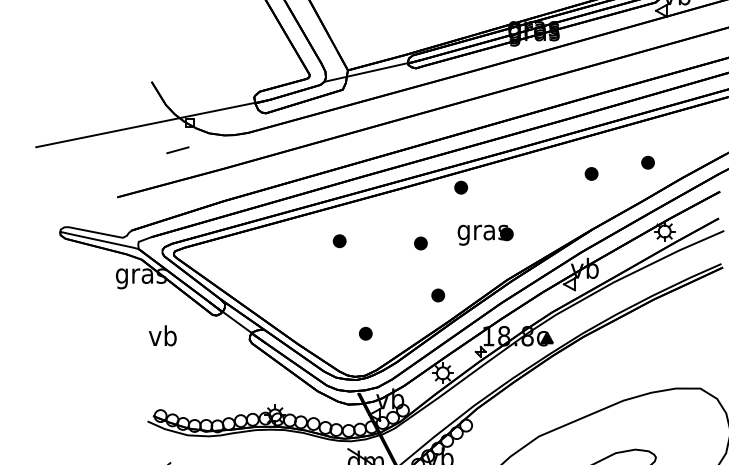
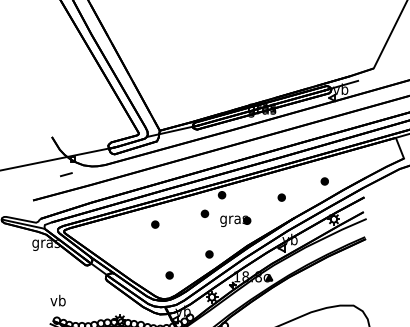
part: (591, 173) -> (281, 197), moved
part: (420, 242) -> (204, 213), moved
text: (161, 335) -> (57, 300), moved

